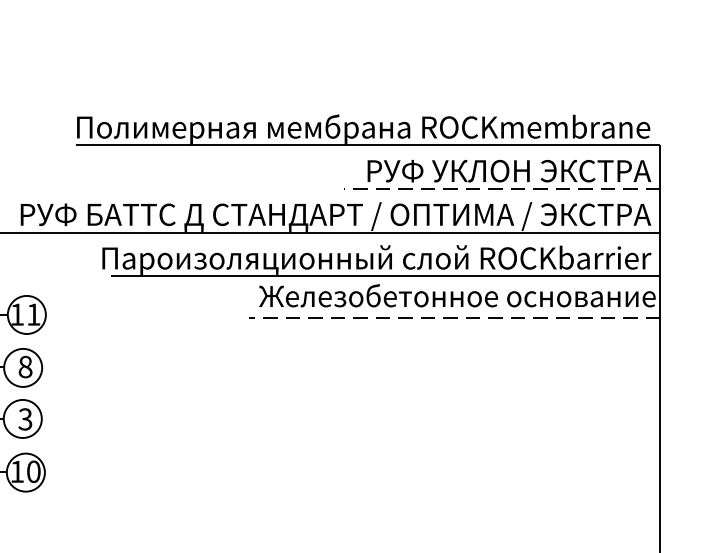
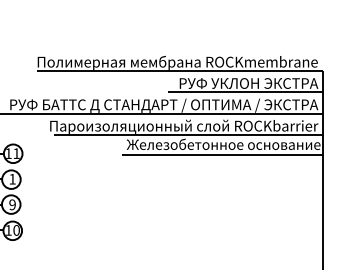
line: (500, 189) -> (244, 92), dashed -> solid
line: (455, 318) -> (222, 155), dashed -> solid
text: (25, 365) -> (12, 178), 8 -> 1
text: (25, 418) -> (12, 204), 3 -> 9

